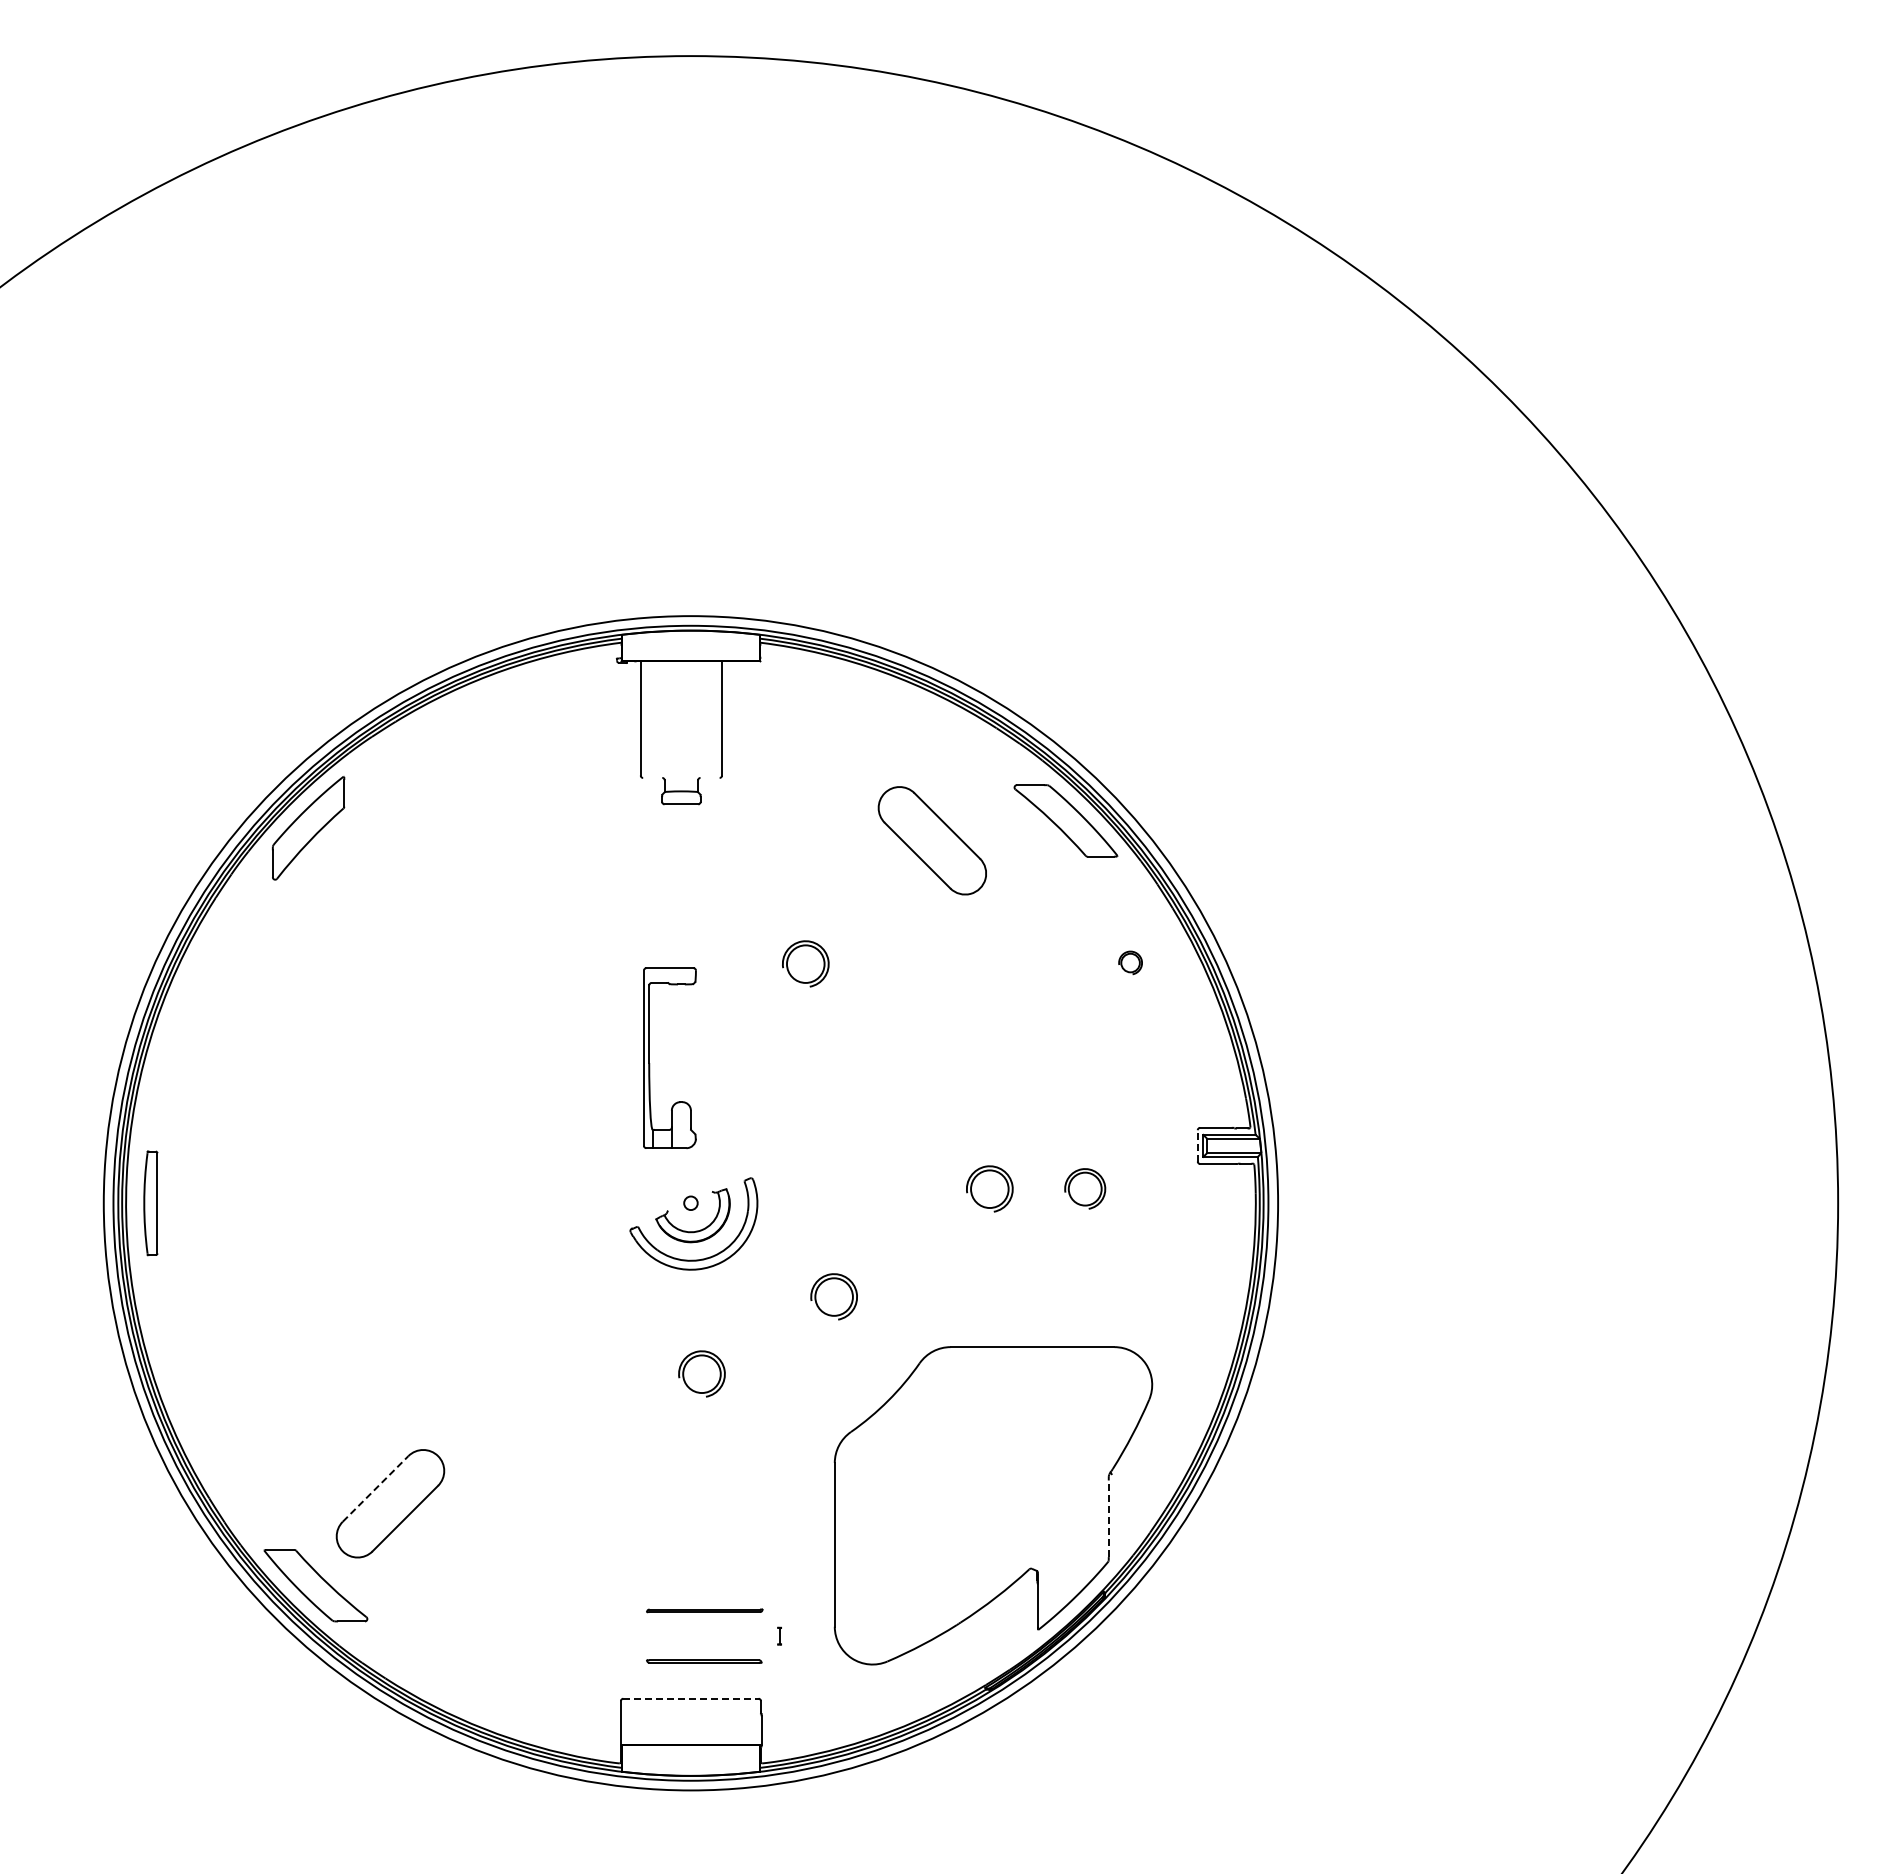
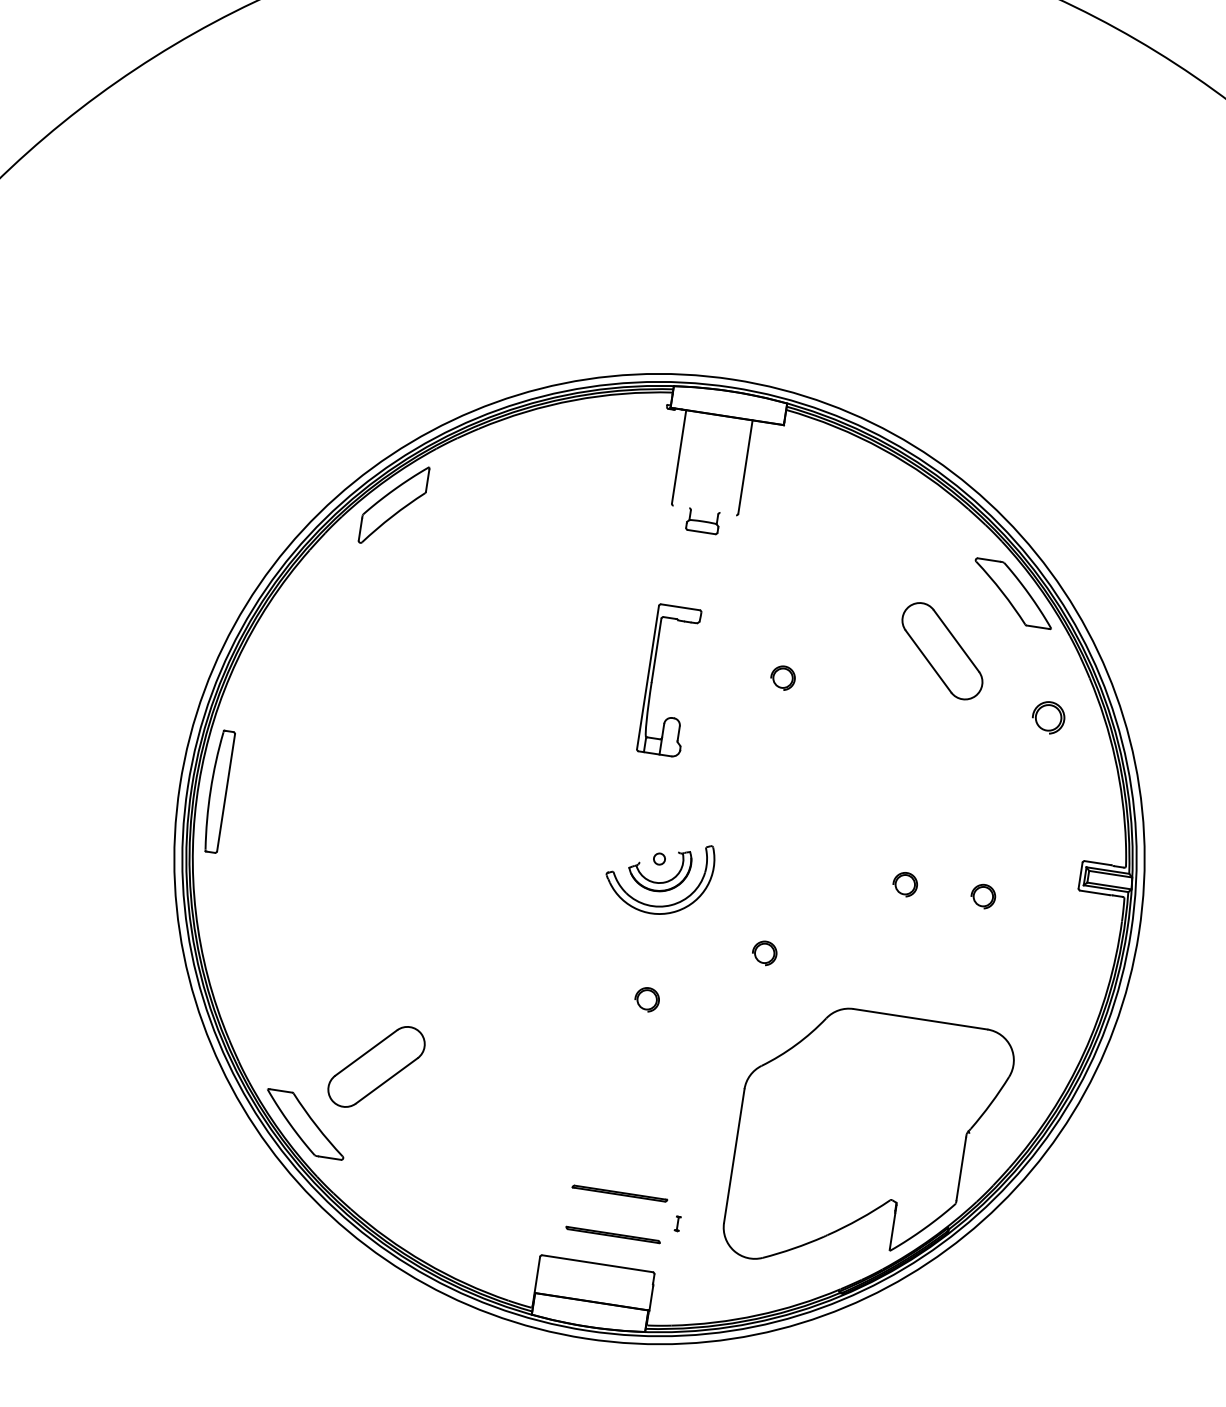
part: (932, 840) -> (942, 651), moved
part: (1130, 962) -> (1048, 717), size x1.67
part: (805, 964) -> (782, 678), size x0.62
part: (650, 1063) -> (652, 682), moved
line: (1197, 1145) -> (1080, 875), dashed -> solid
part: (989, 1188) -> (905, 884), size x0.62
part: (1085, 1188) -> (983, 896), size x0.71
part: (150, 1203) -> (218, 791), size x1.43
part: (833, 1296) -> (764, 953), size x0.62
part: (701, 1373) -> (646, 999), size x0.62
line: (375, 1488) -> (366, 1052), dashed -> solid
line: (1108, 1518) -> (961, 1168), dashed -> solid
line: (690, 1698) -> (597, 1263), dashed -> solid

